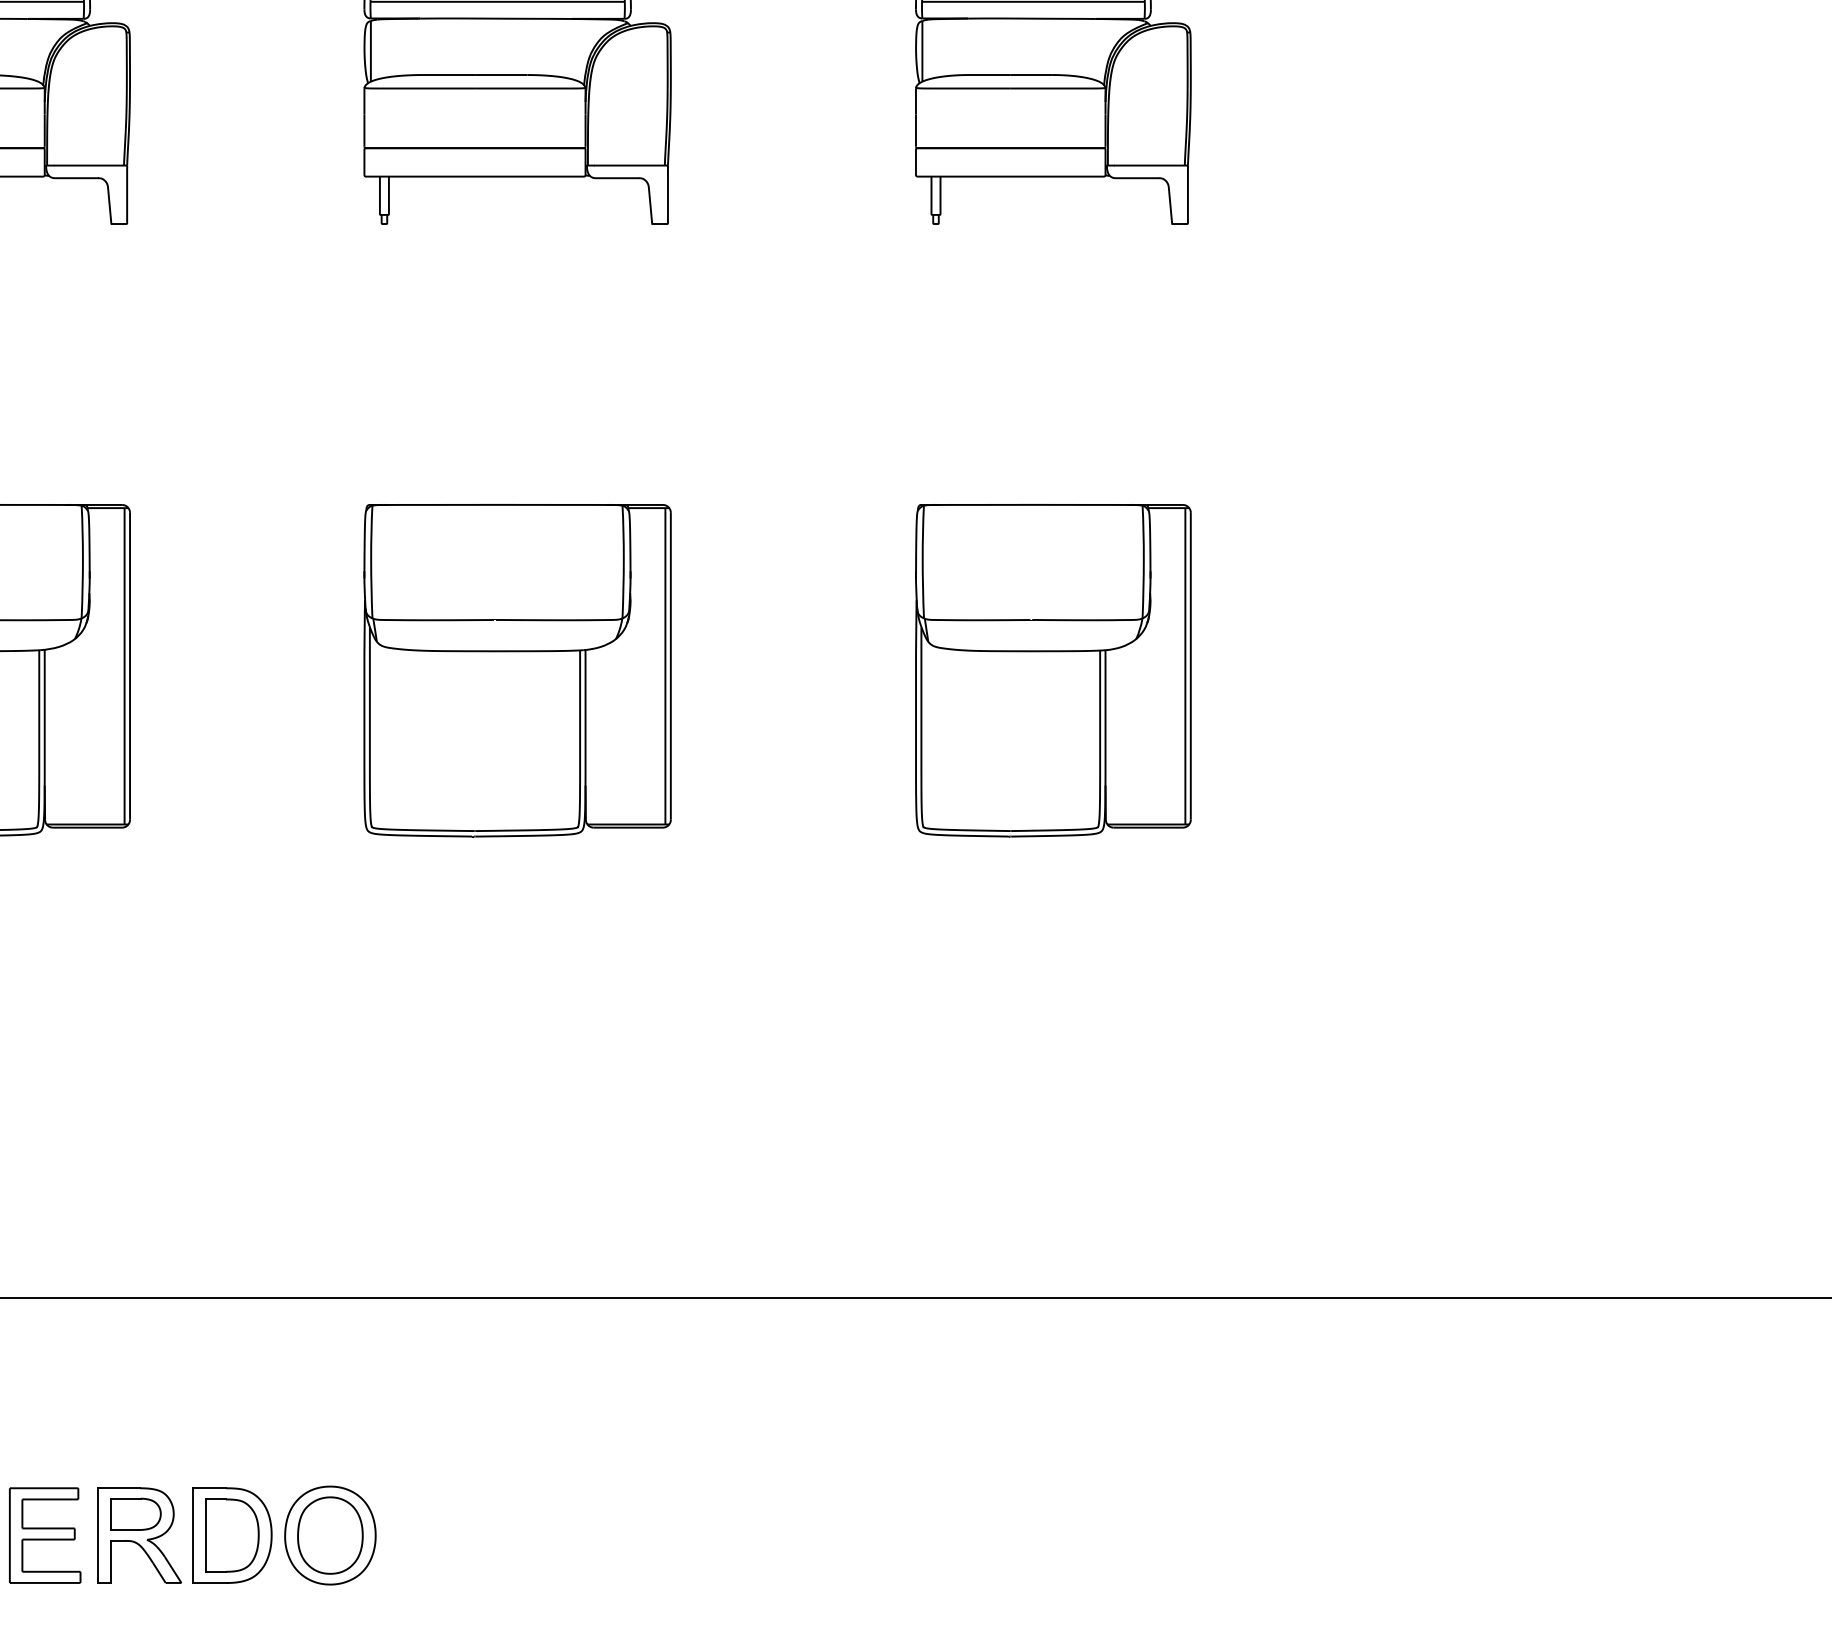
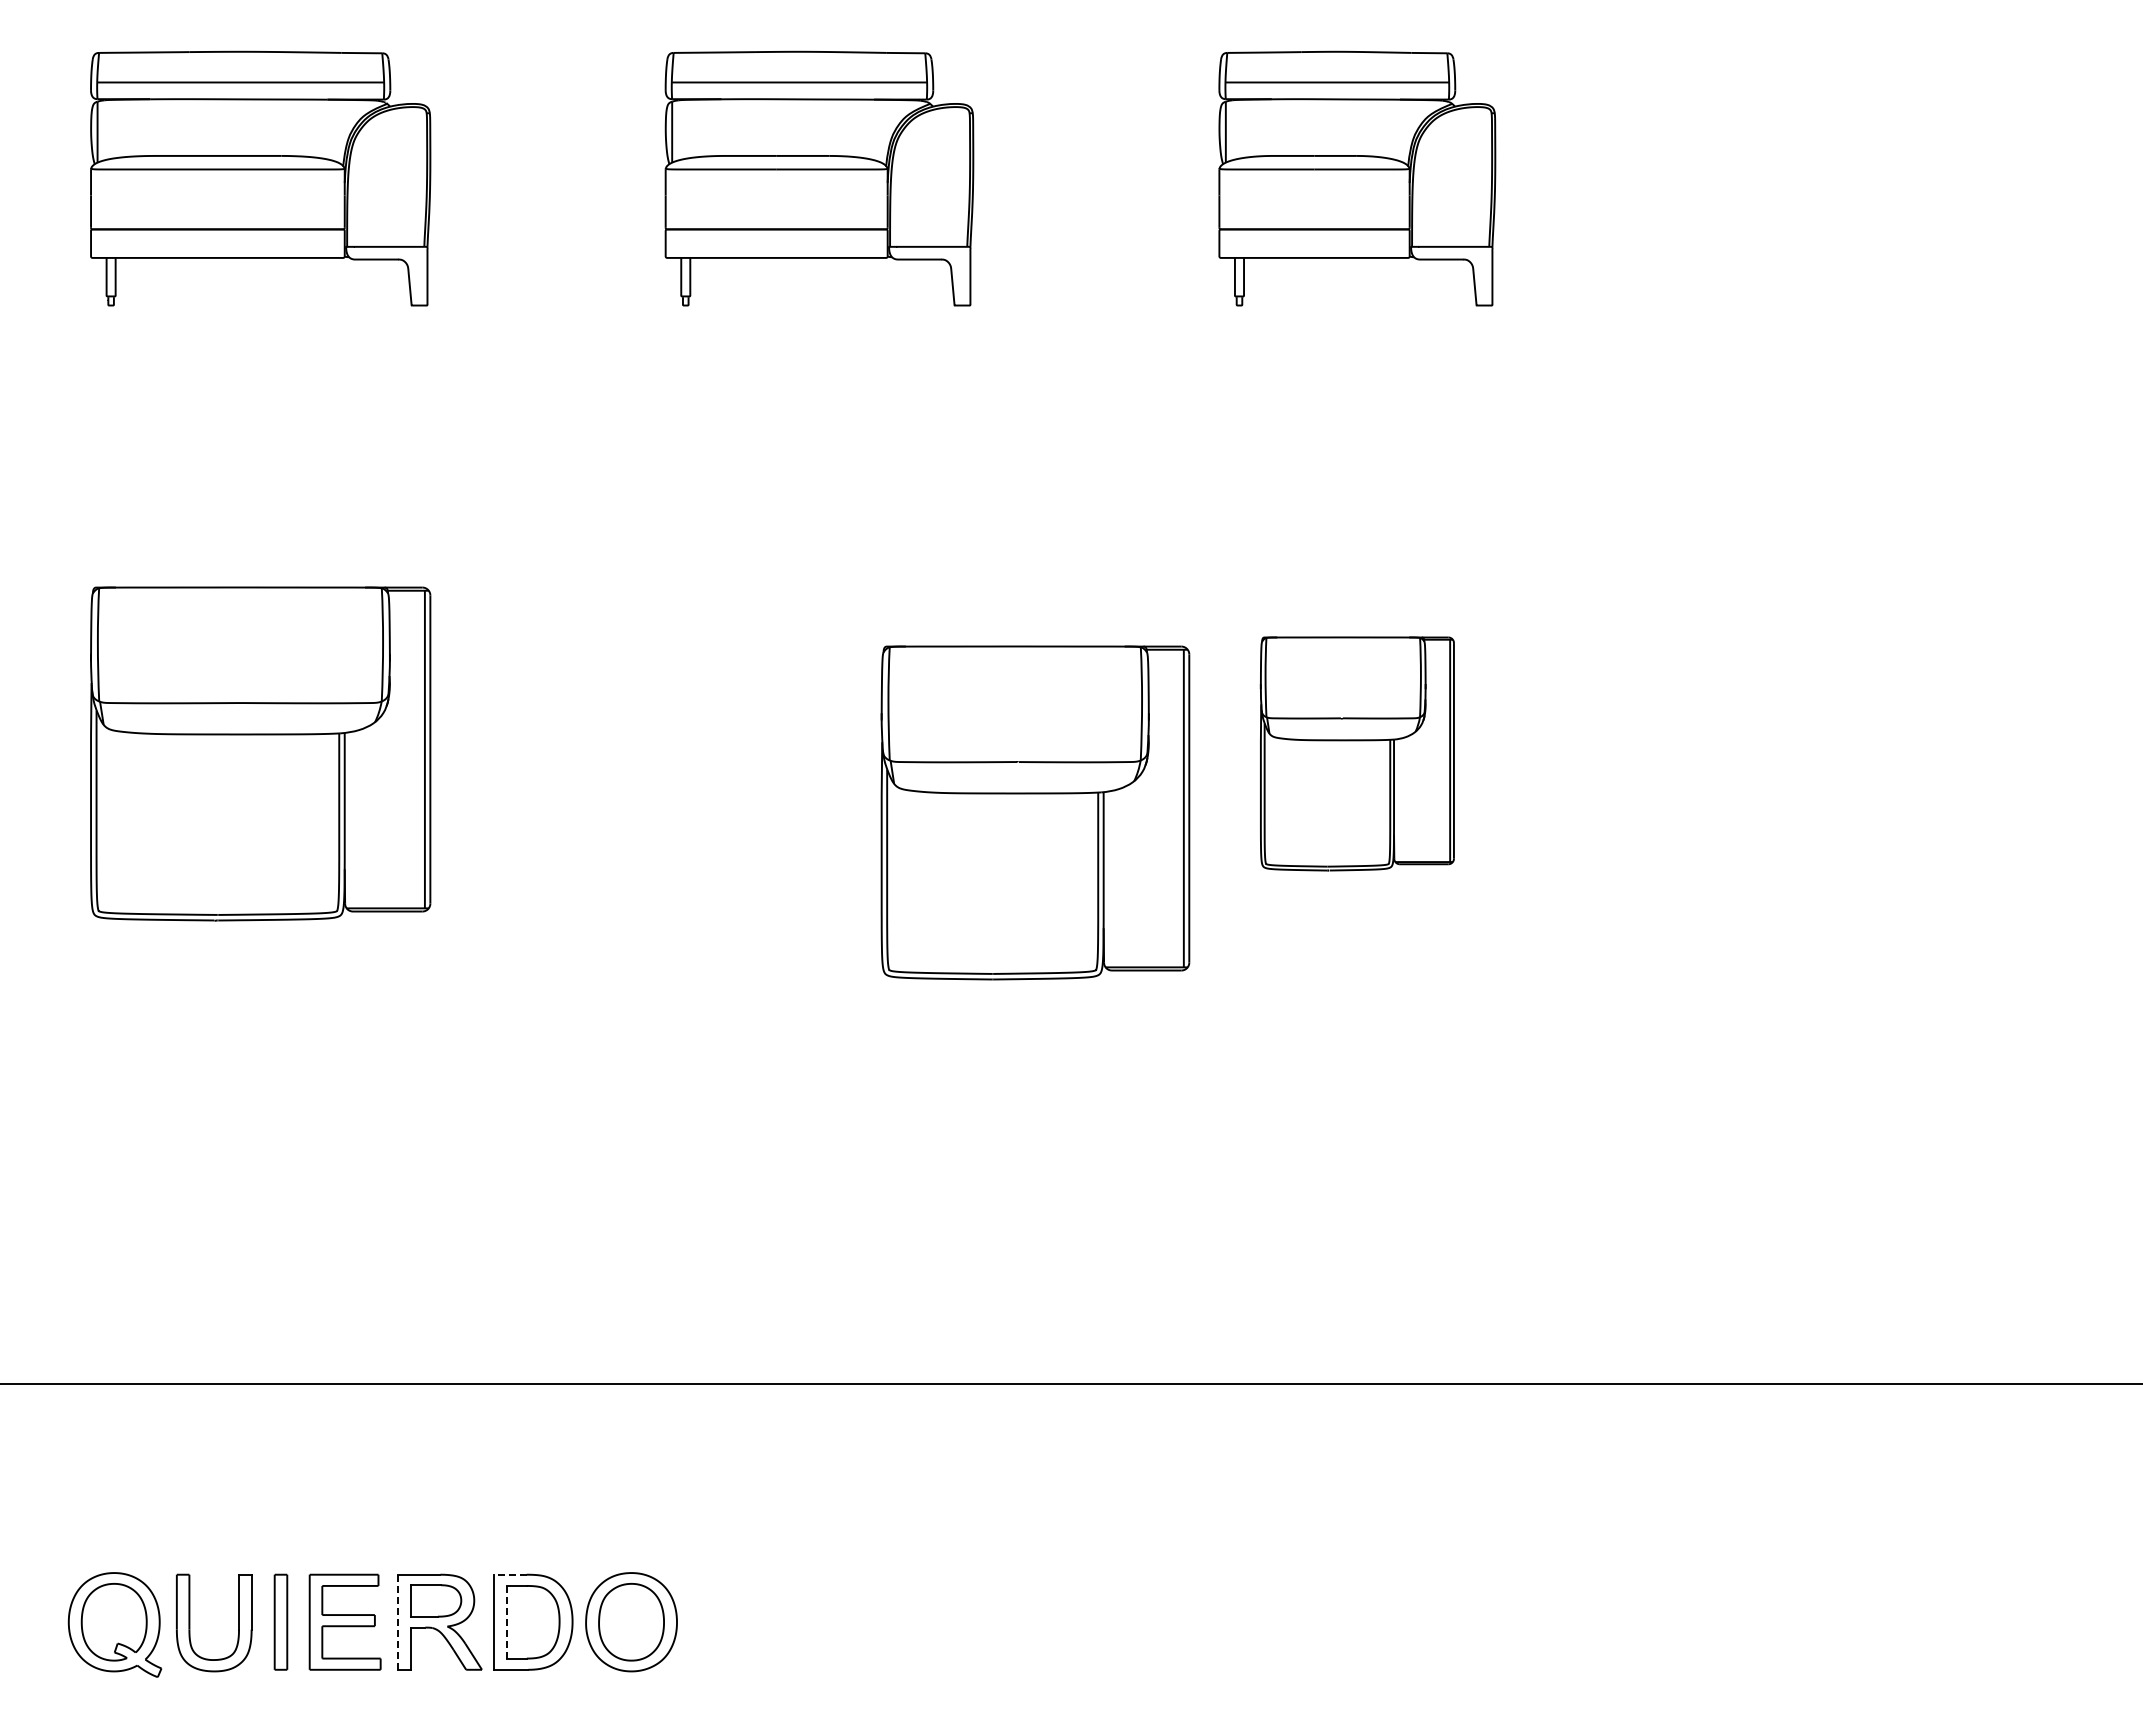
part: (517, 670) -> (1035, 812), moved
part: (1053, 670) -> (1357, 753), size x0.7
line: (208, 1488) -> (509, 1574), solid -> dashed
line: (98, 1535) -> (398, 1622), solid -> dashed
line: (205, 1535) -> (506, 1622), solid -> dashed

